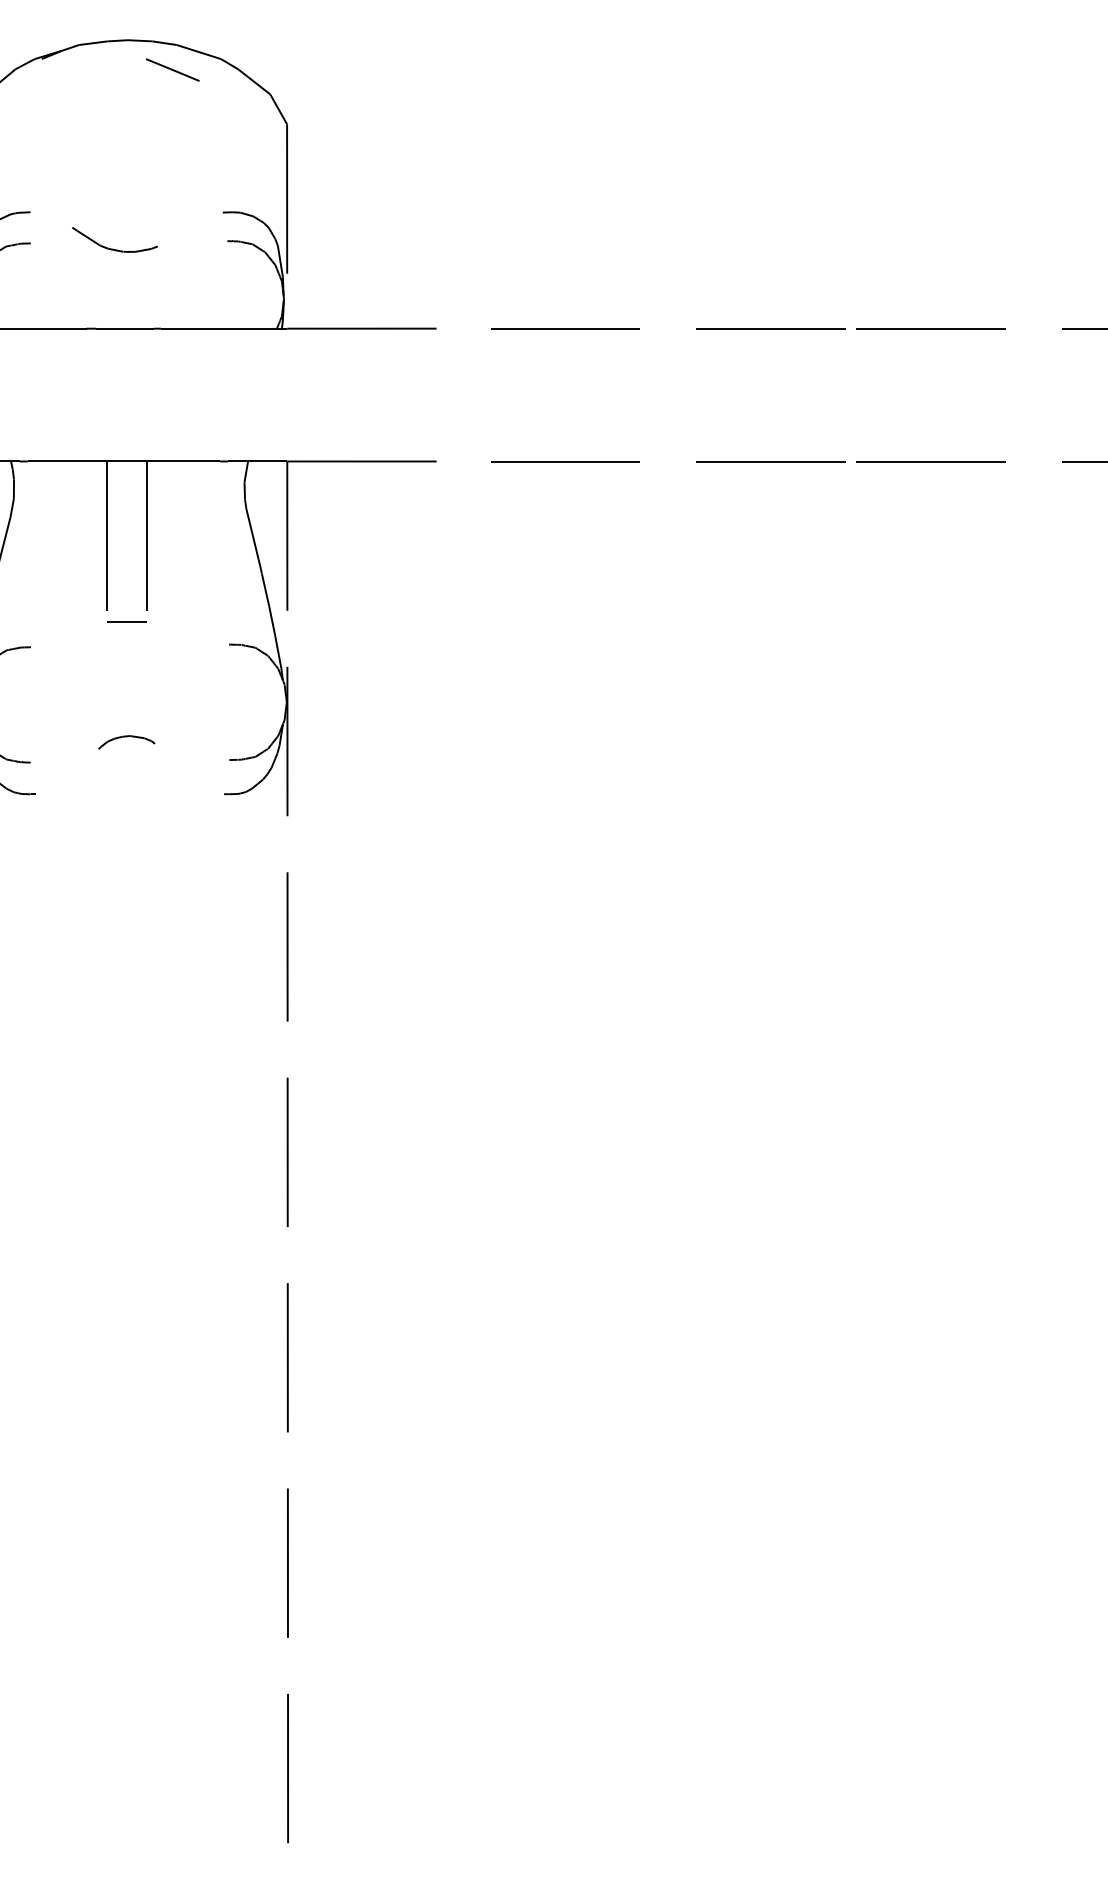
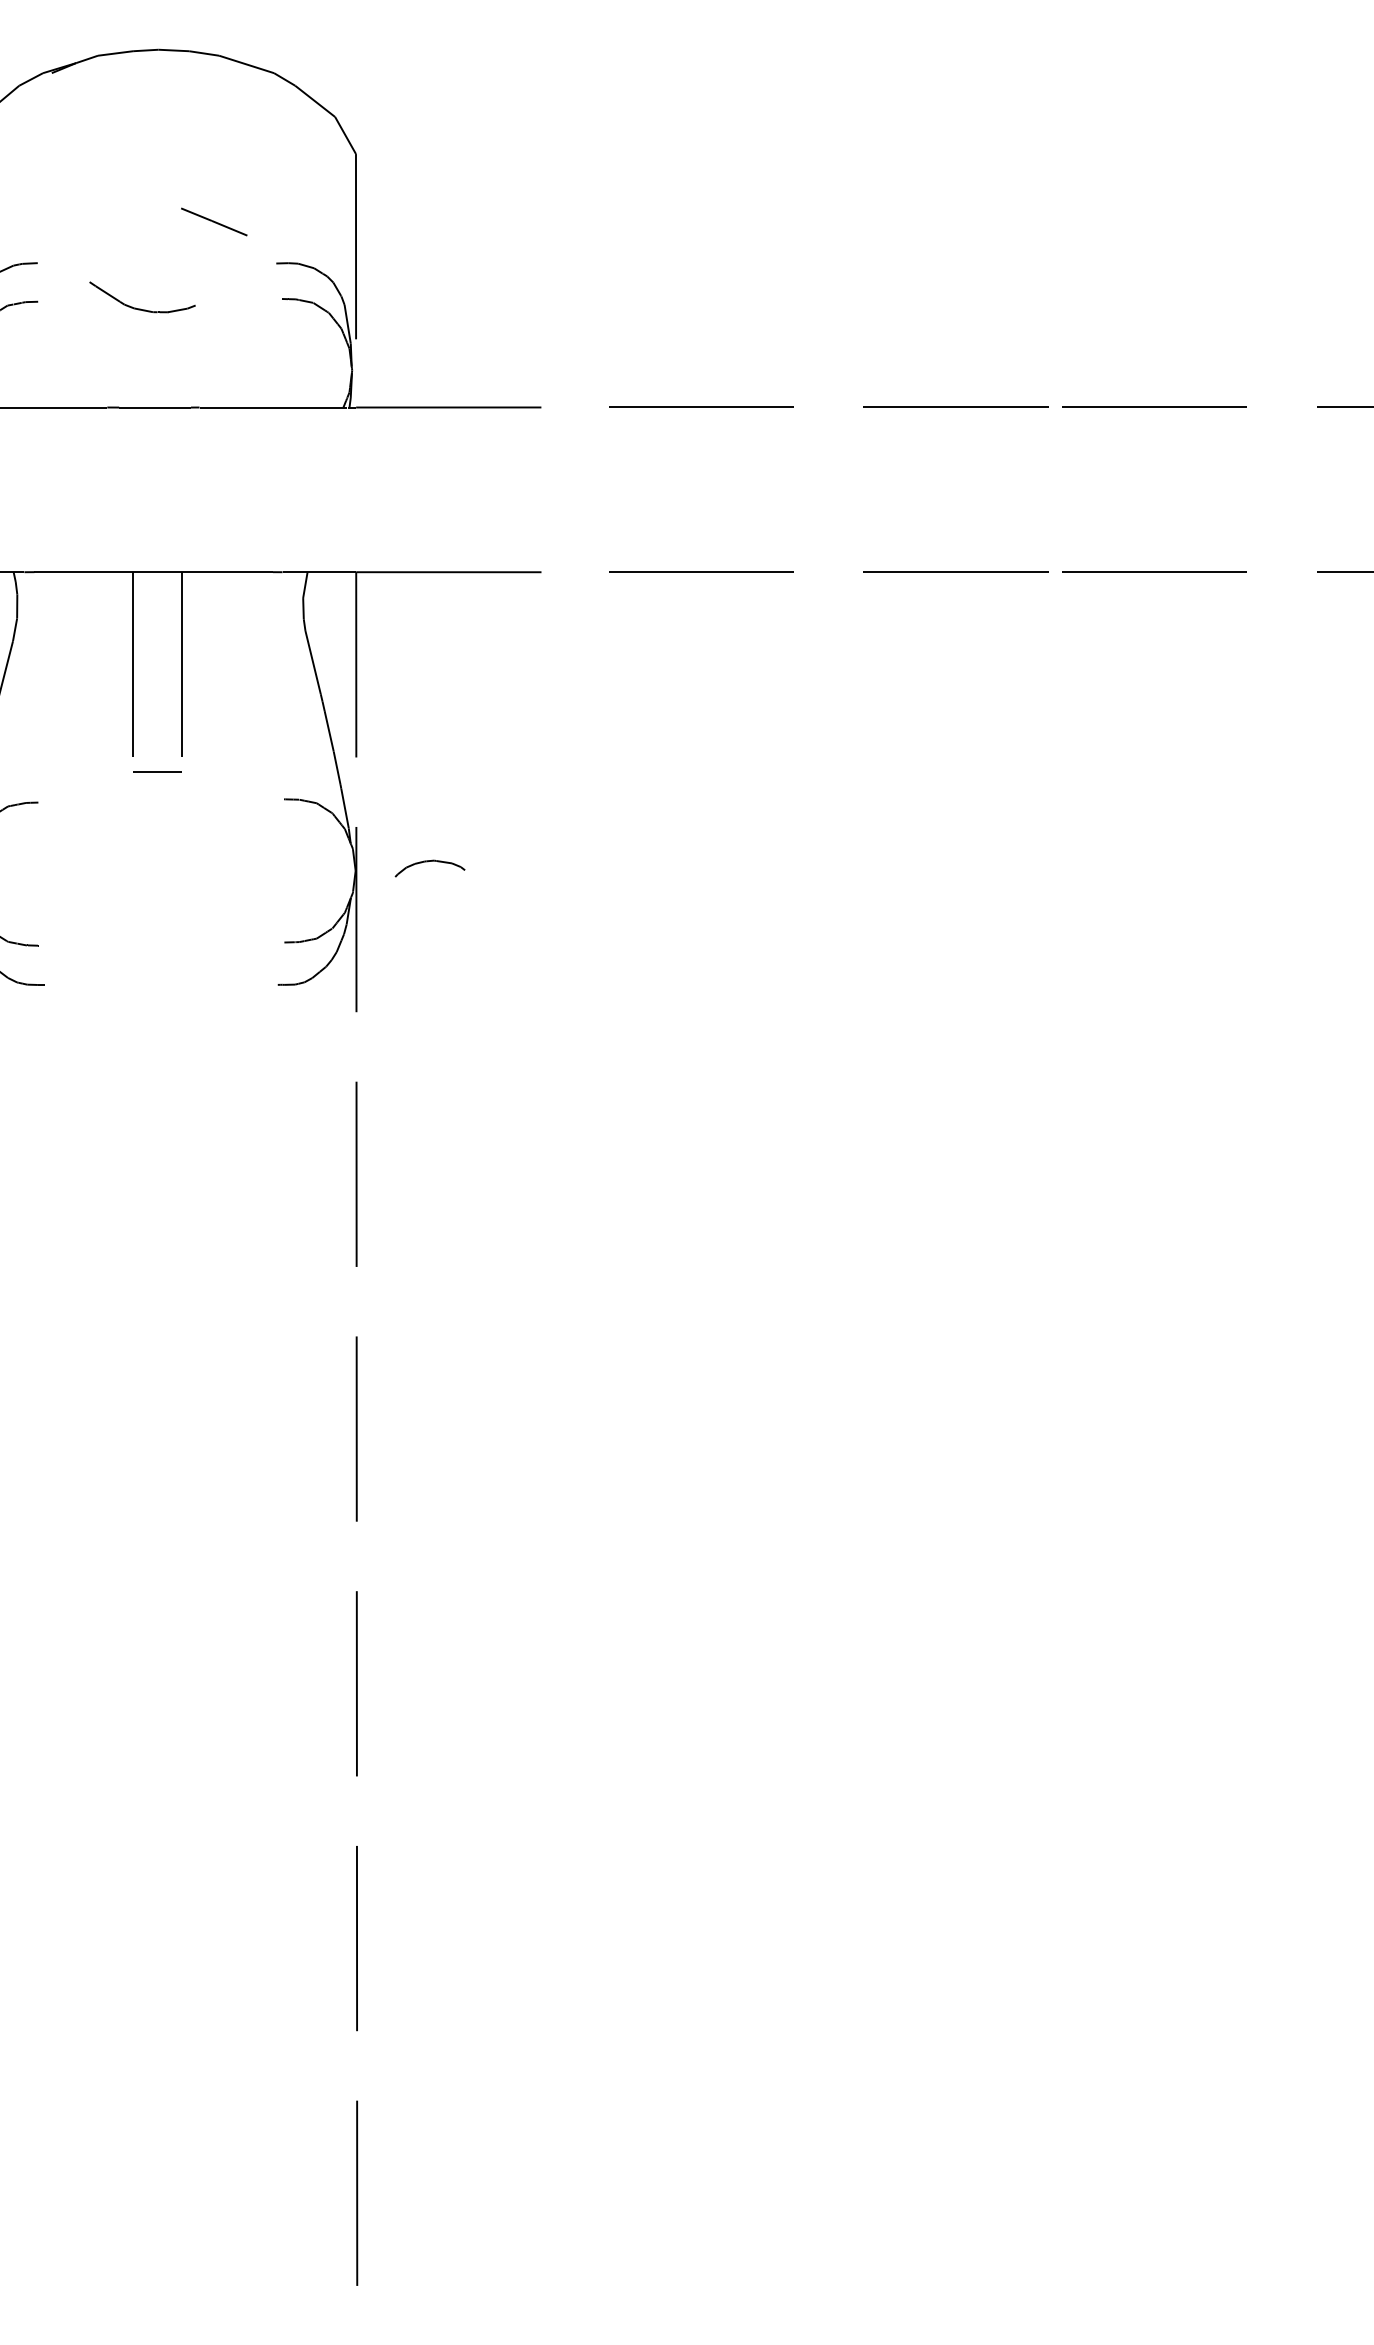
line: (172, 69) -> (213, 221), moved
part: (126, 742) -> (429, 868), moved

